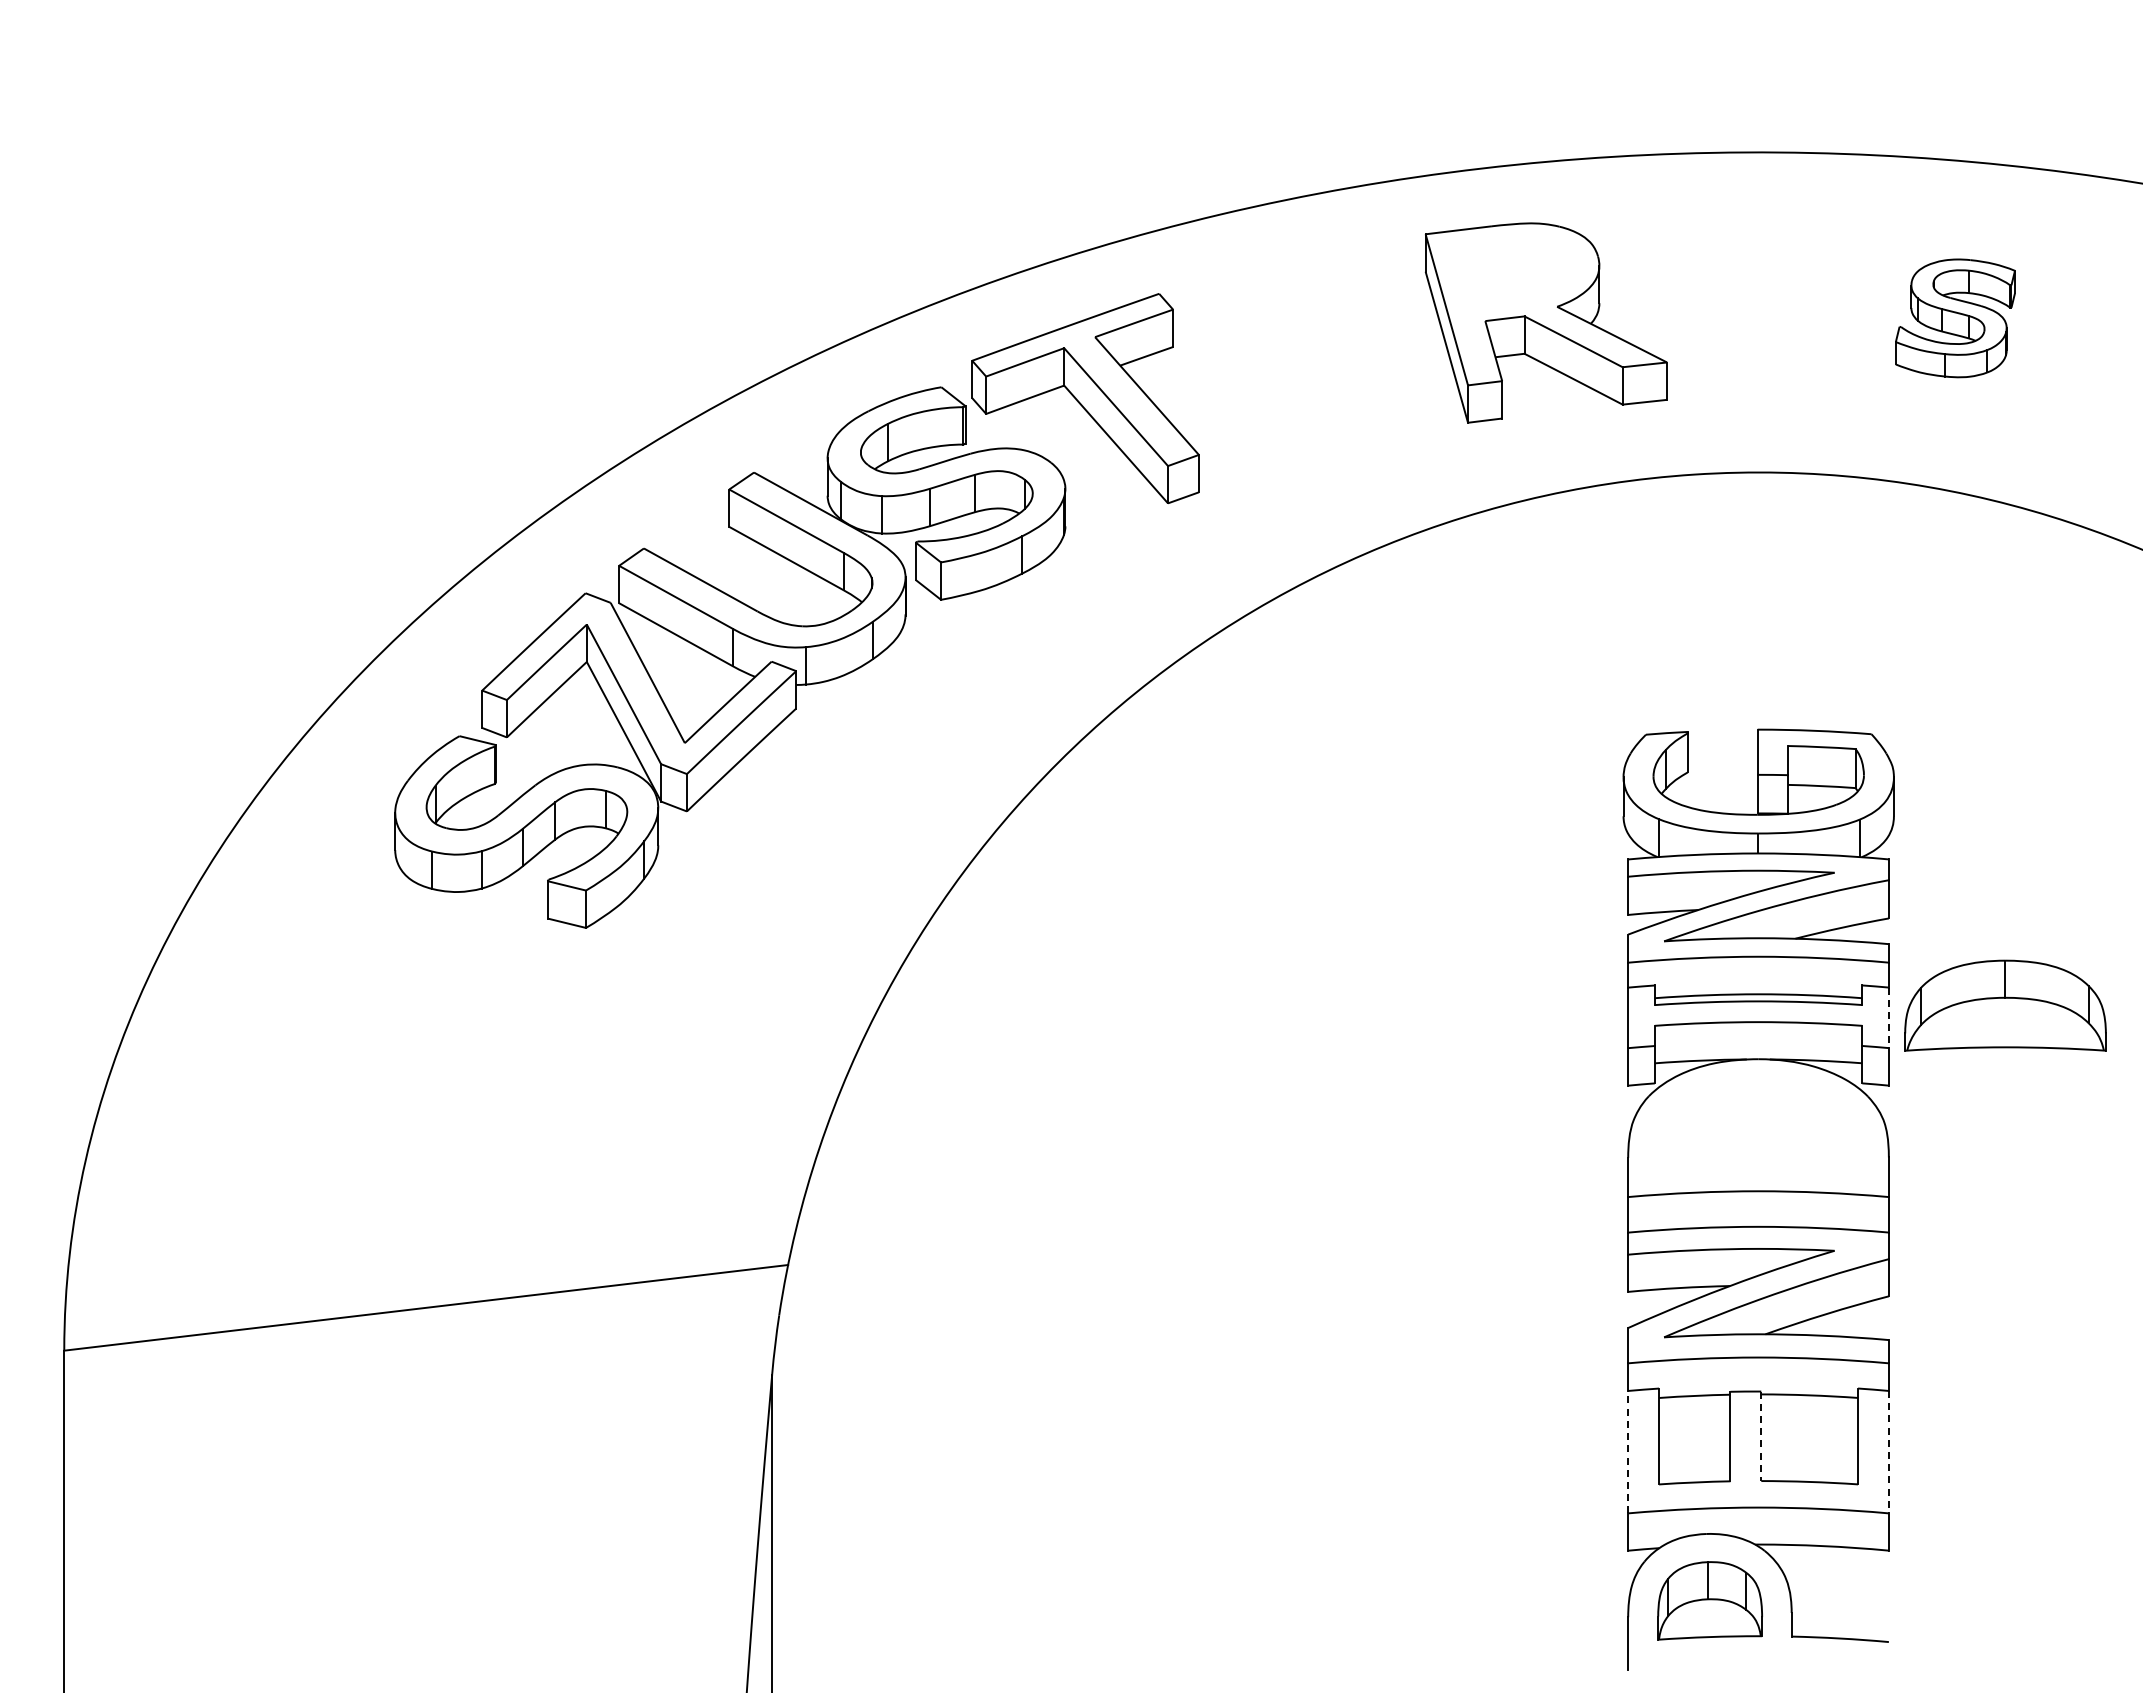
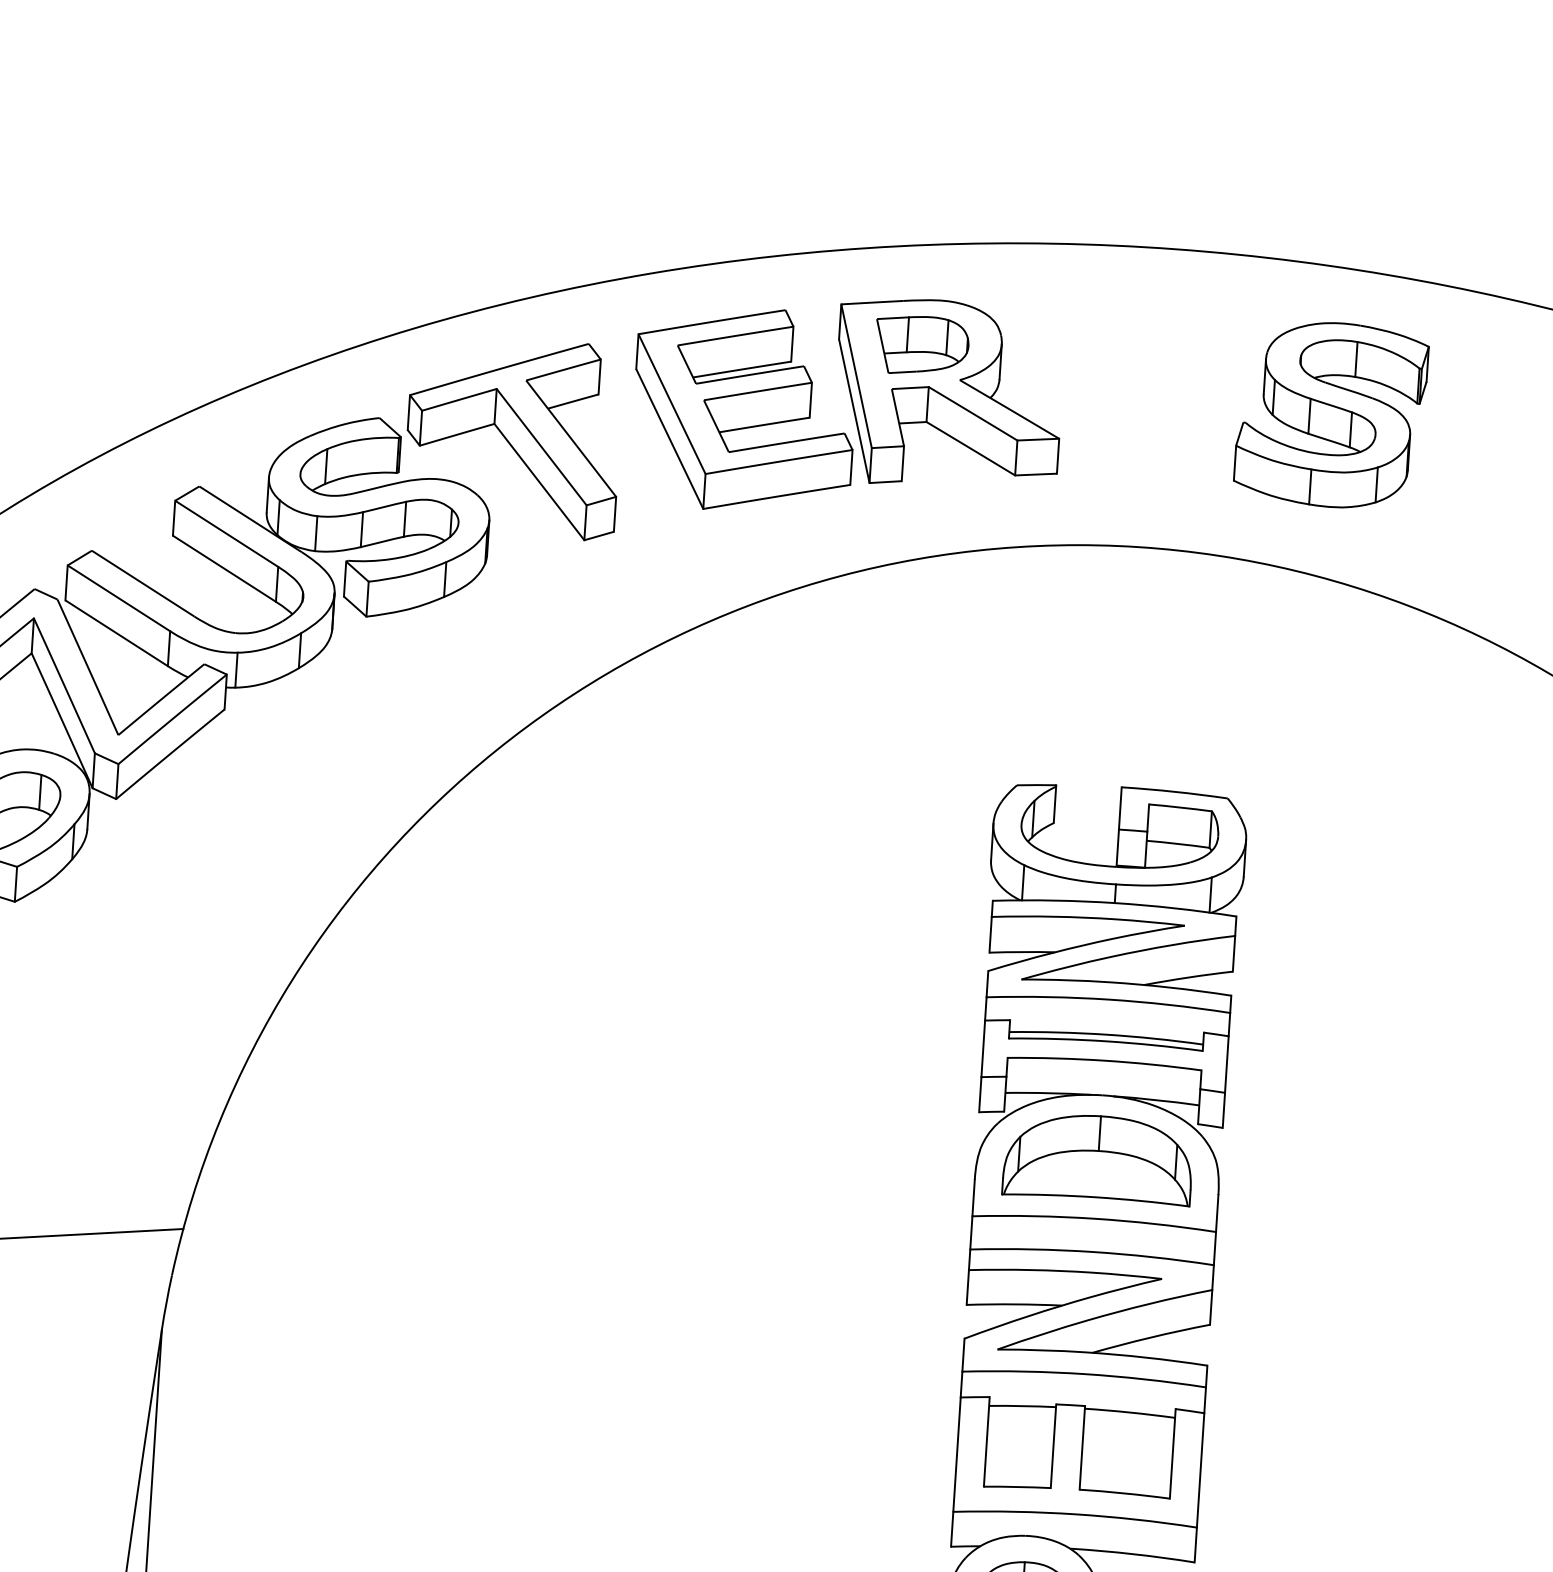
part: (1514, 273) -> (922, 346), added
part: (1955, 318) -> (1331, 415), size x1.67
part: (1329, 352) -> (744, 409), added
part: (2005, 1005) -> (1098, 1158), moved
line: (1888, 1018) -> (1226, 1065), dashed -> solid
line: (1761, 1436) -> (1082, 1448), dashed -> solid
line: (1628, 1451) -> (957, 1454), dashed -> solid
line: (1888, 1452) -> (1200, 1470), dashed -> solid

